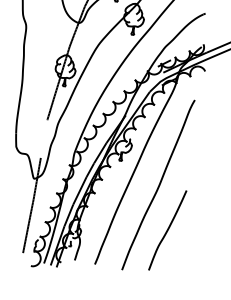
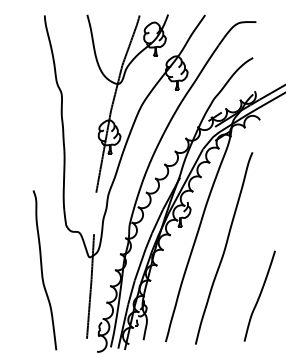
curve: (167, 229) -> (259, 295), moved

